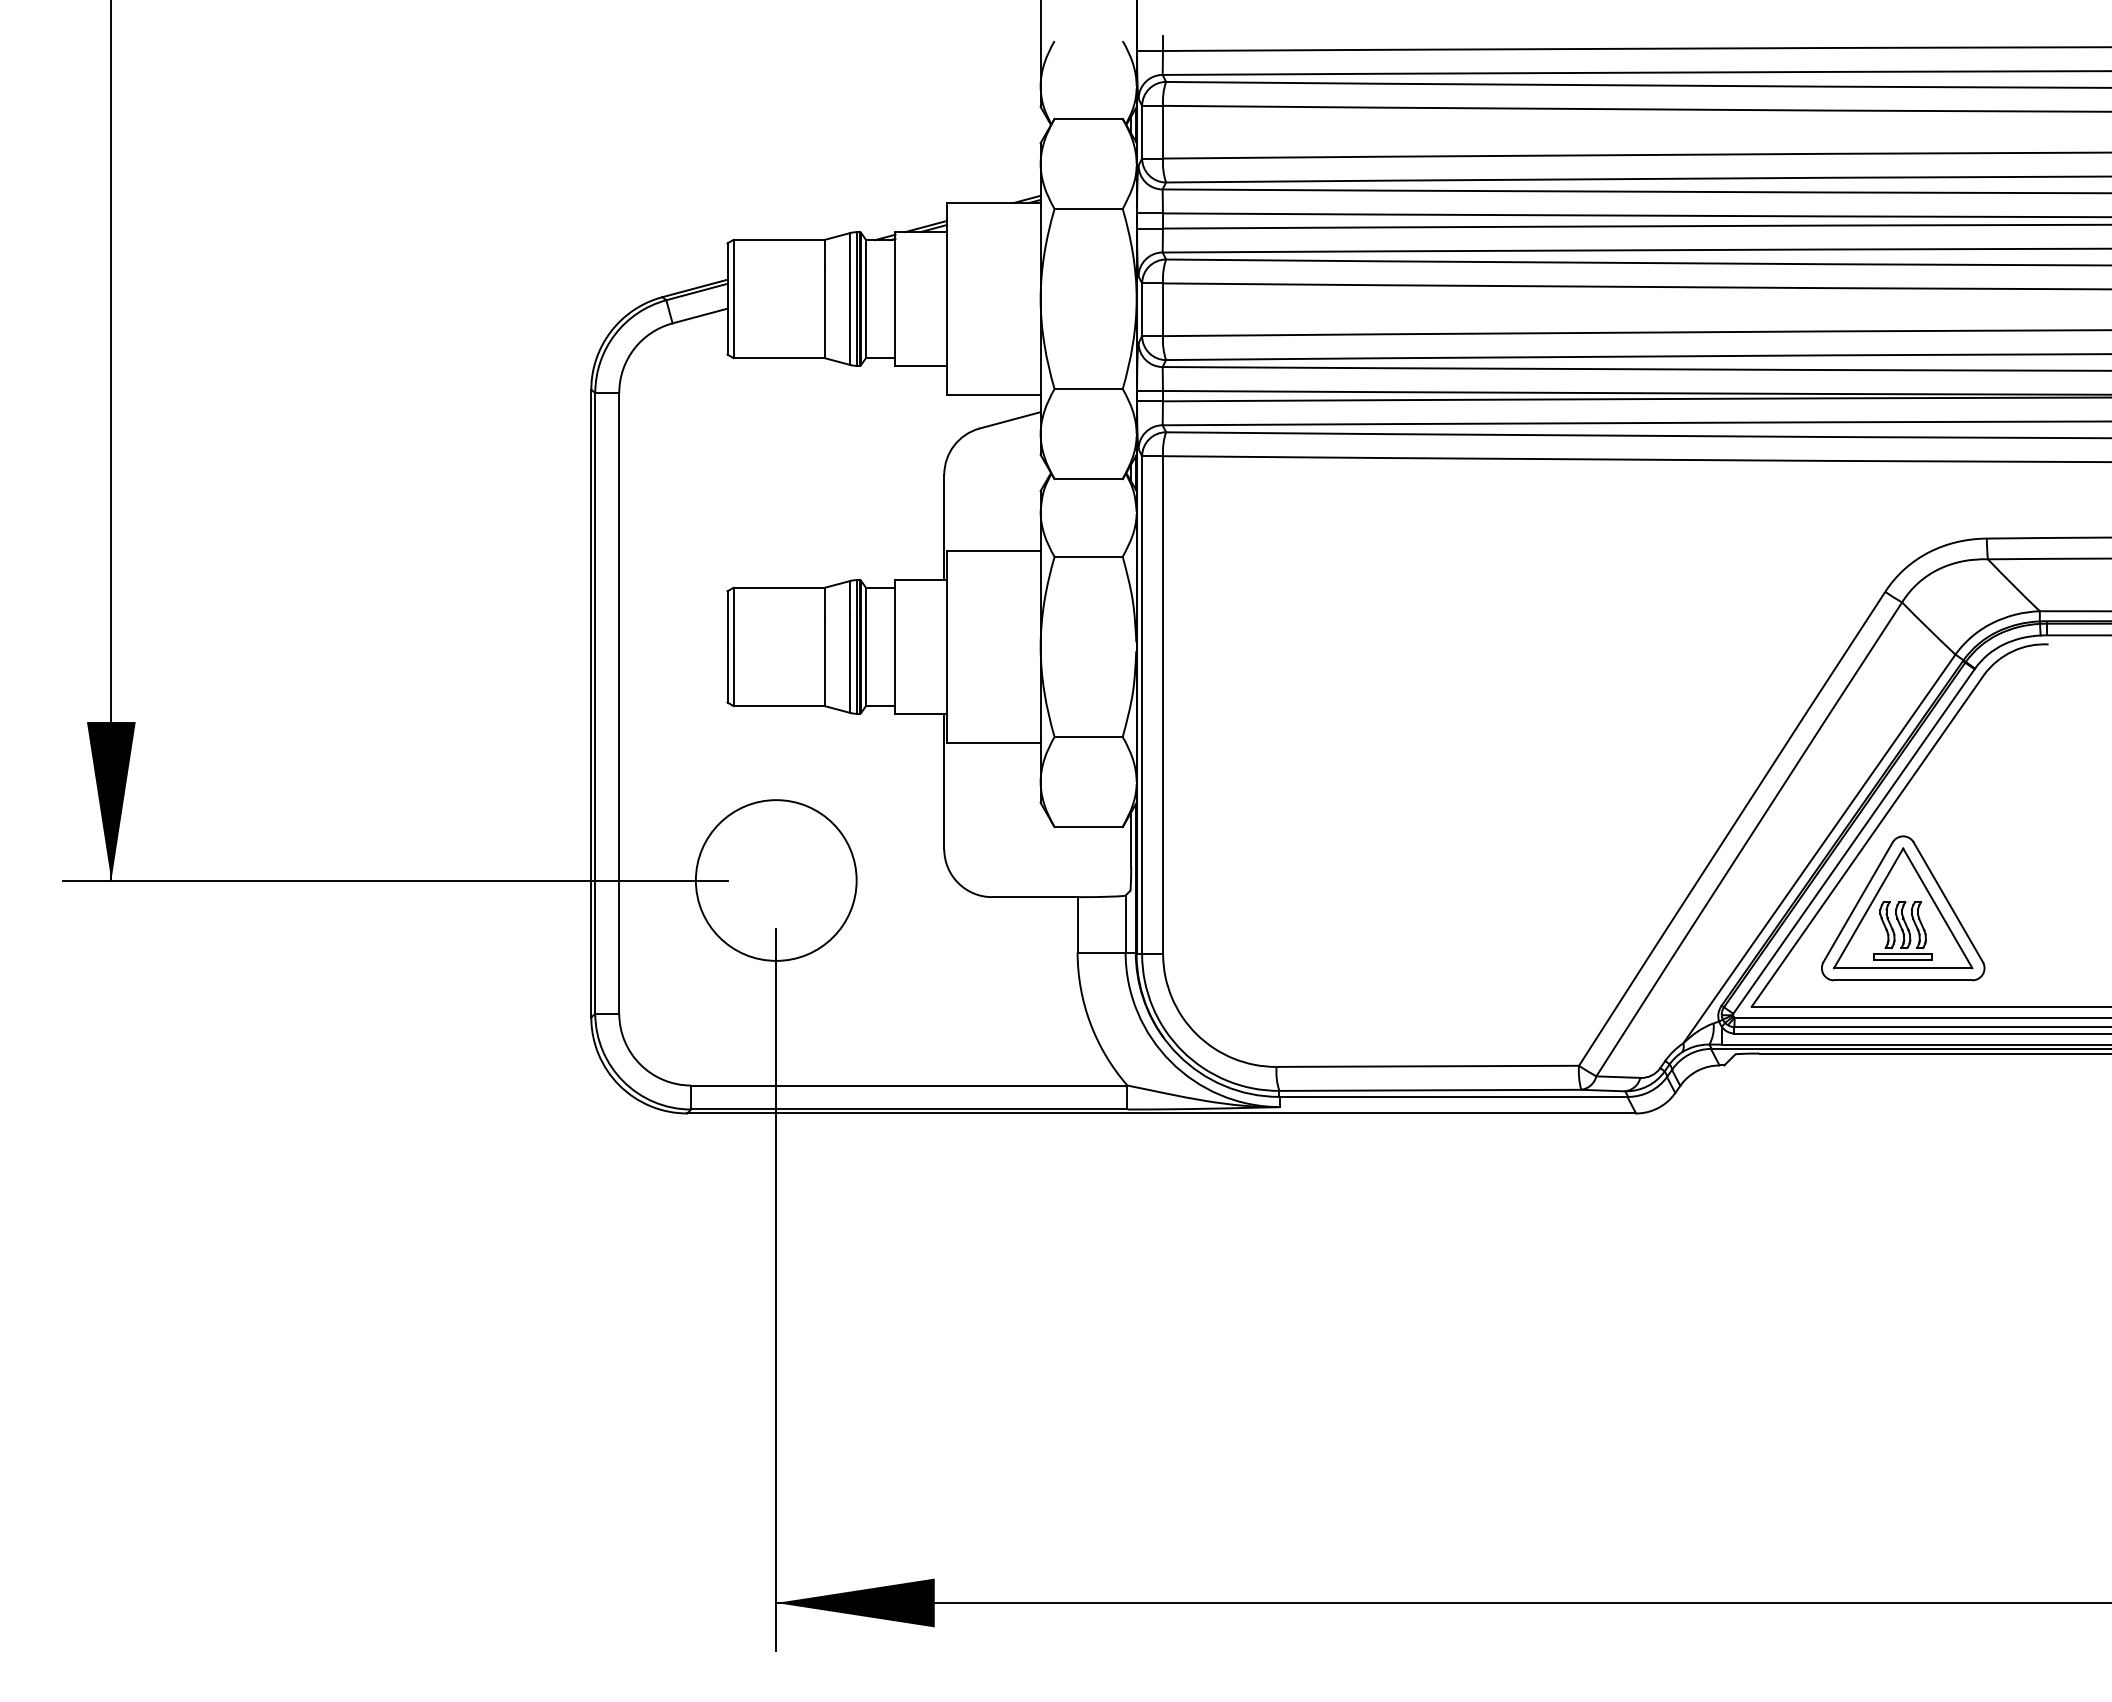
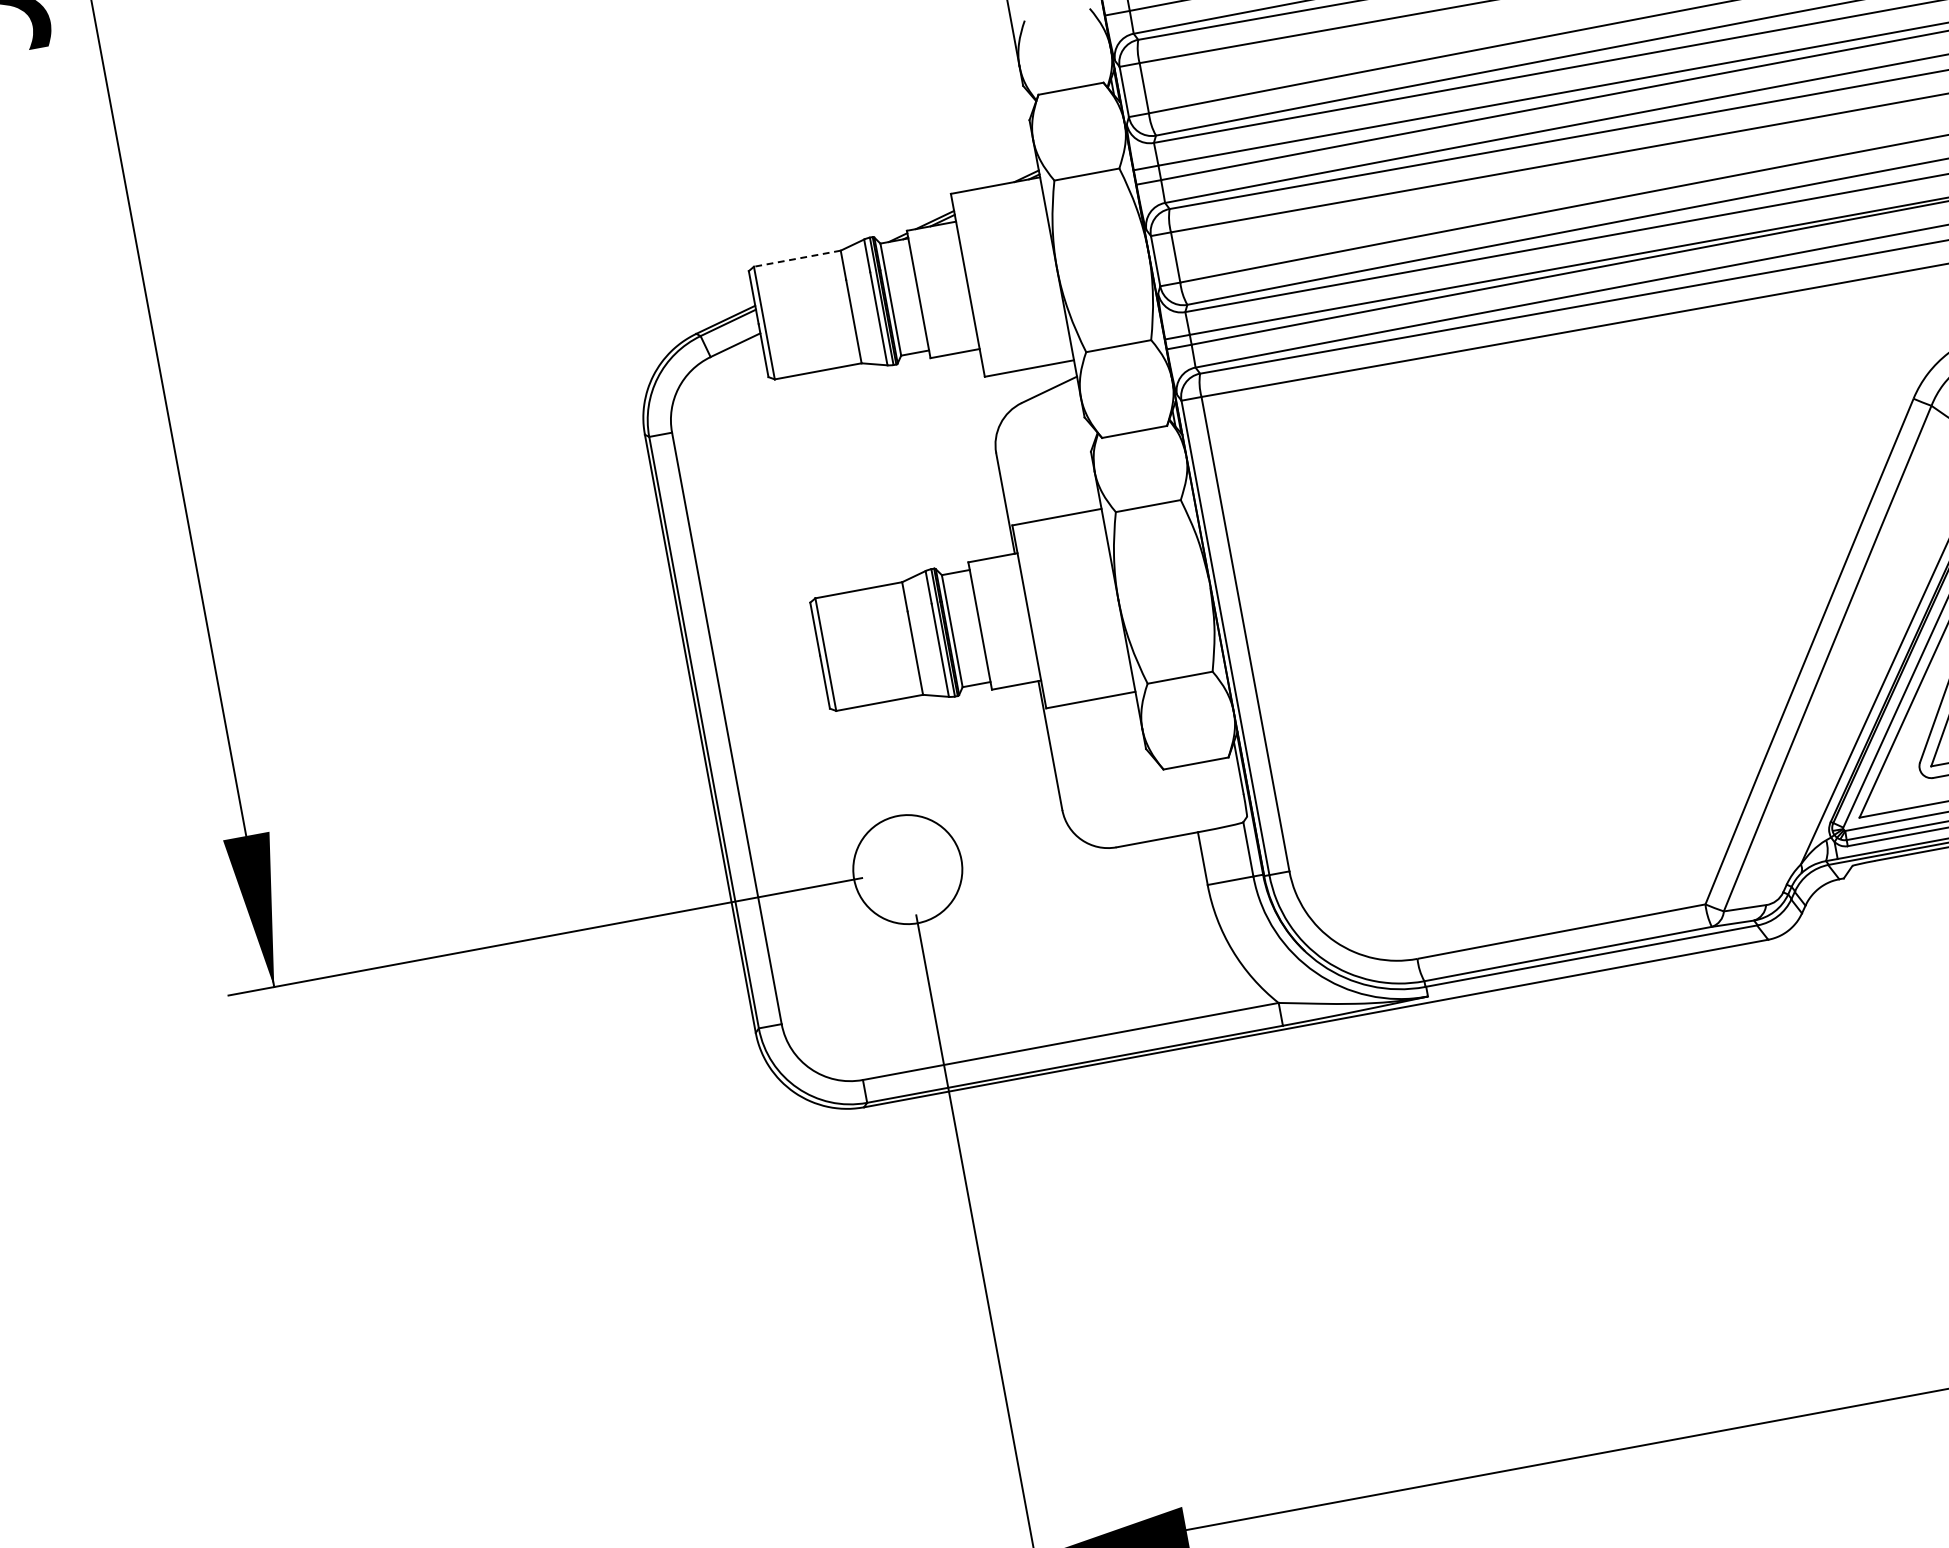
line: (779, 239) -> (797, 258), solid -> dashed
circle: (775, 880) -> (907, 869), size x0.7

